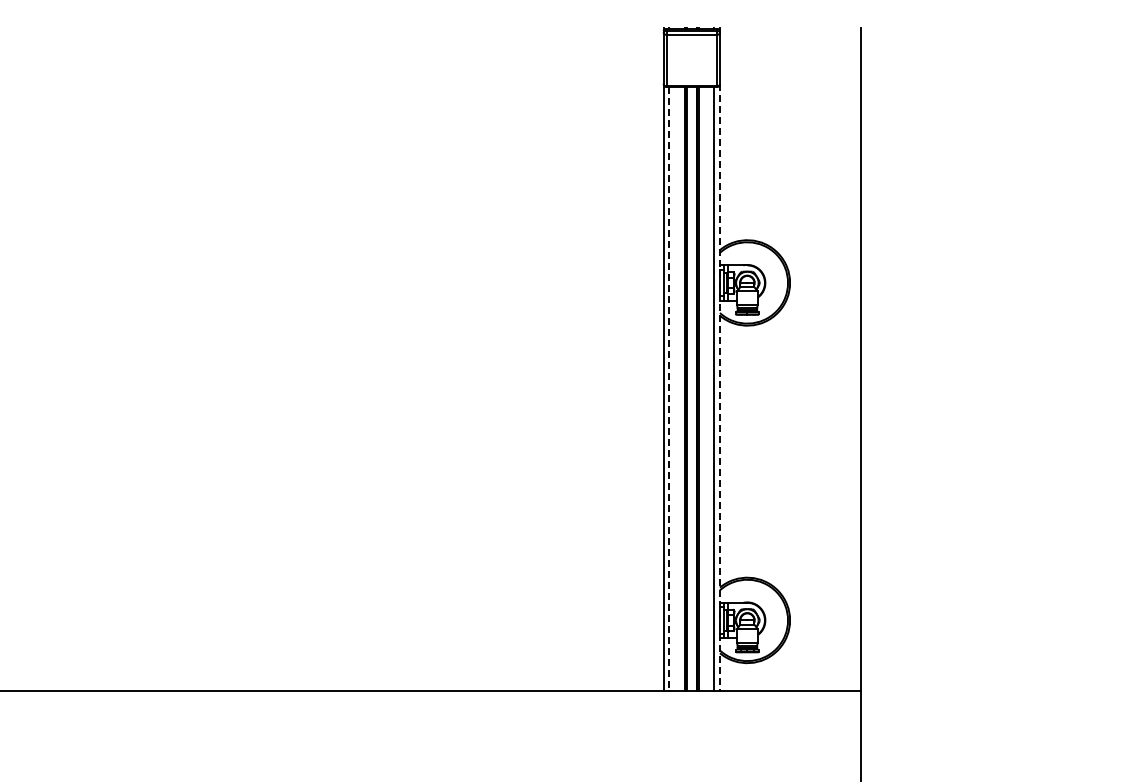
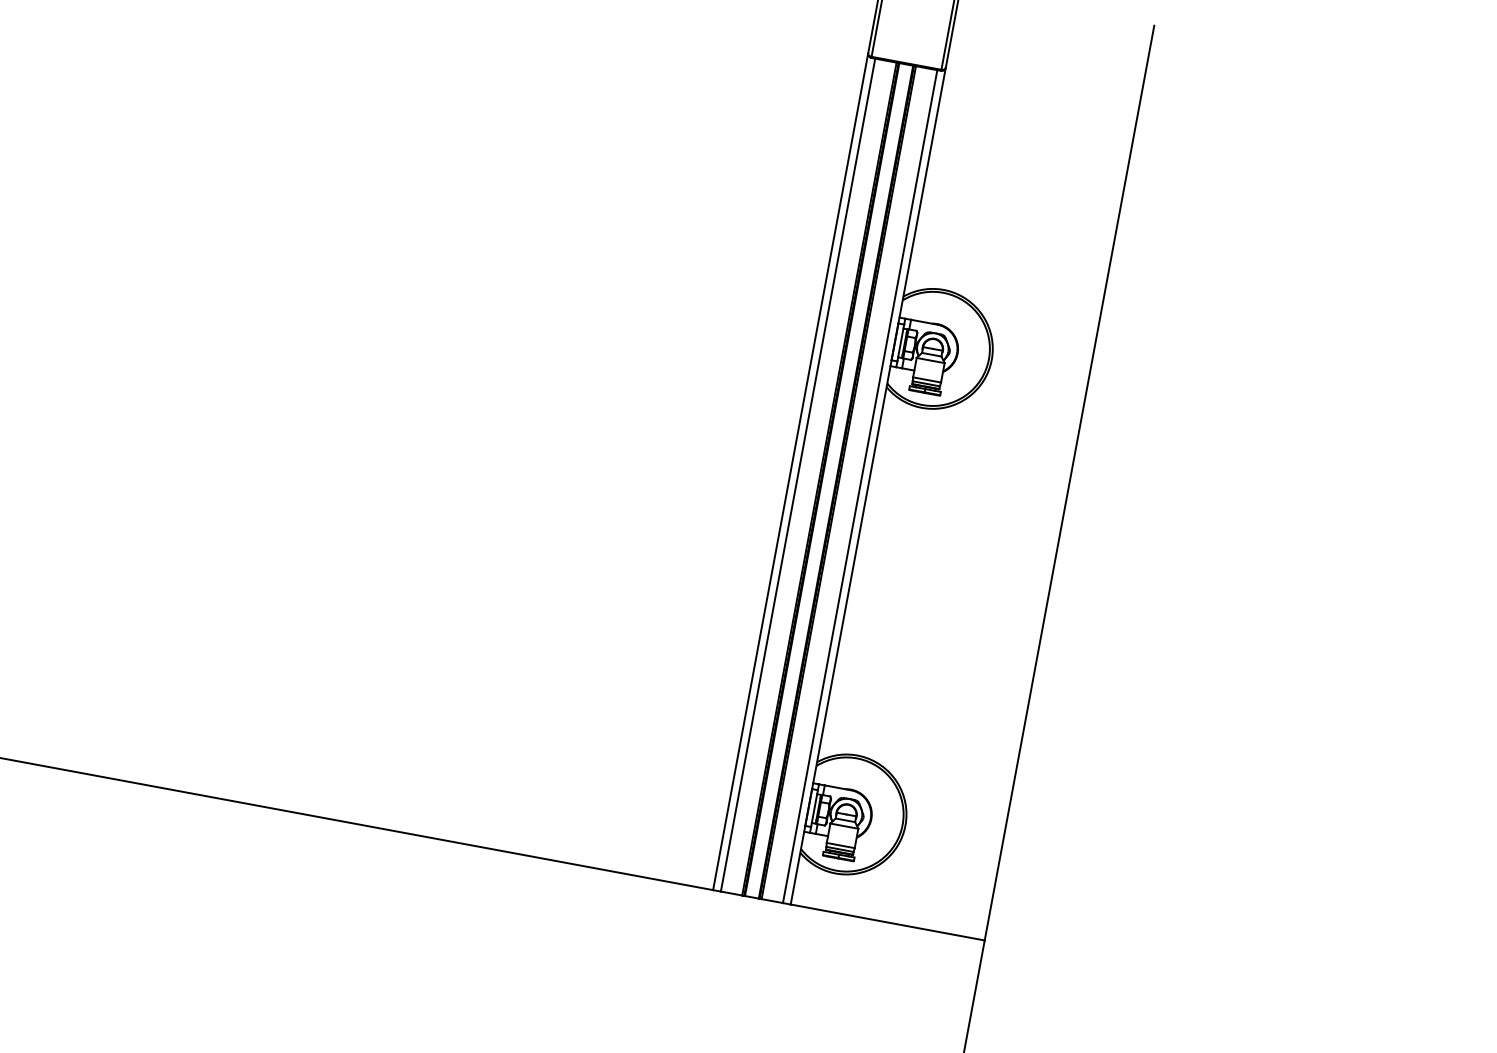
line: (719, 387) -> (867, 486), dashed -> solid
line: (669, 388) -> (798, 474), dashed -> solid

